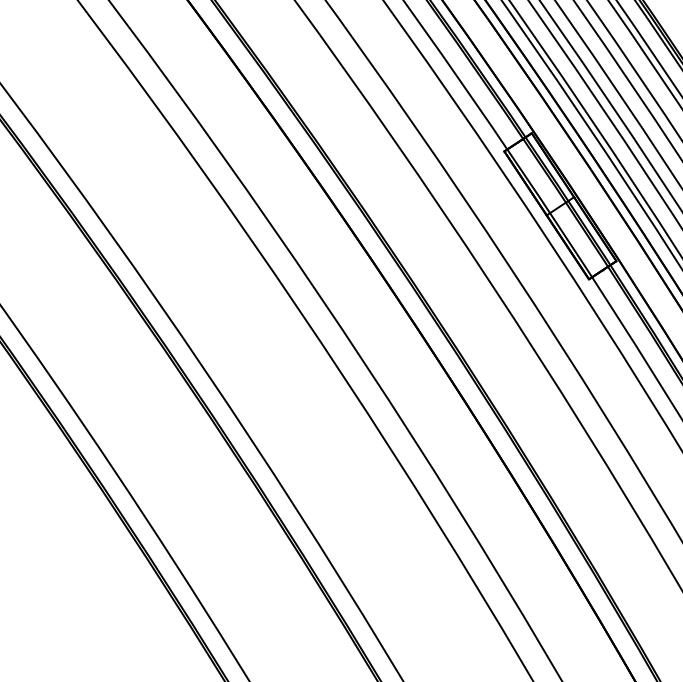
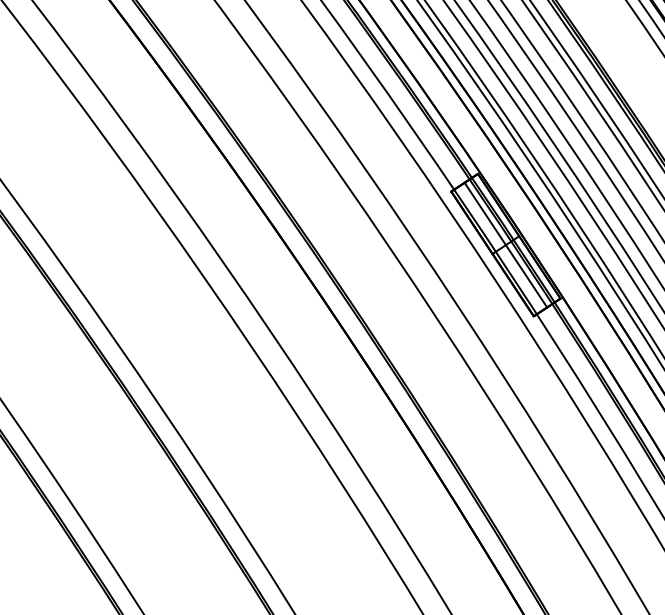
line: (560, 206) -> (506, 245), added

